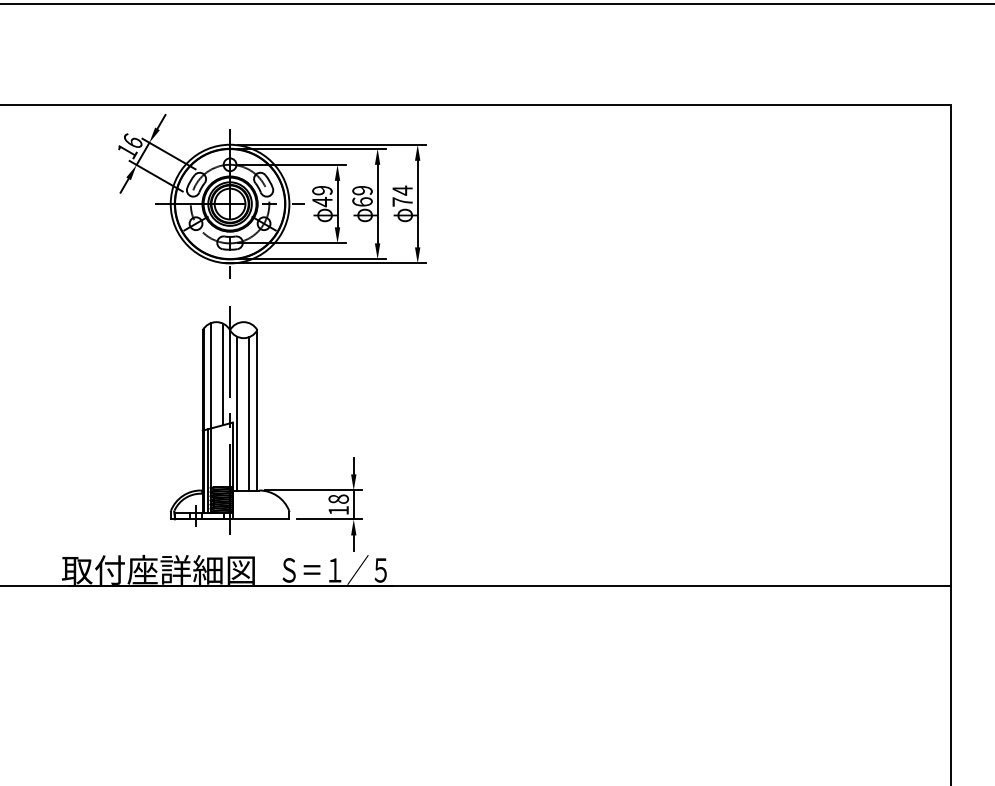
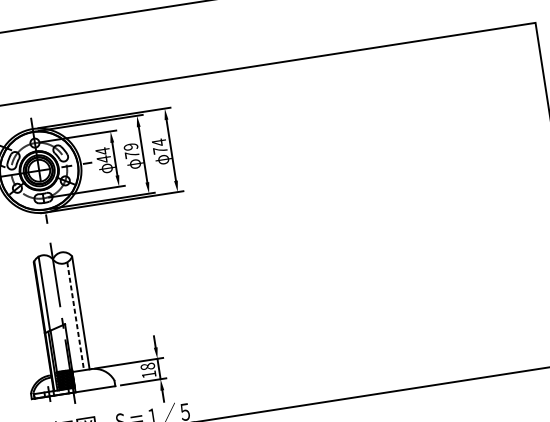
text: (322, 190) -> (102, 151), 49 -> 44
text: (362, 201) -> (132, 154), 69 -> 79
line: (223, 374) -> (53, 291), removed
line: (237, 413) -> (67, 317), removed
line: (249, 413) -> (75, 316), solid -> dashed

